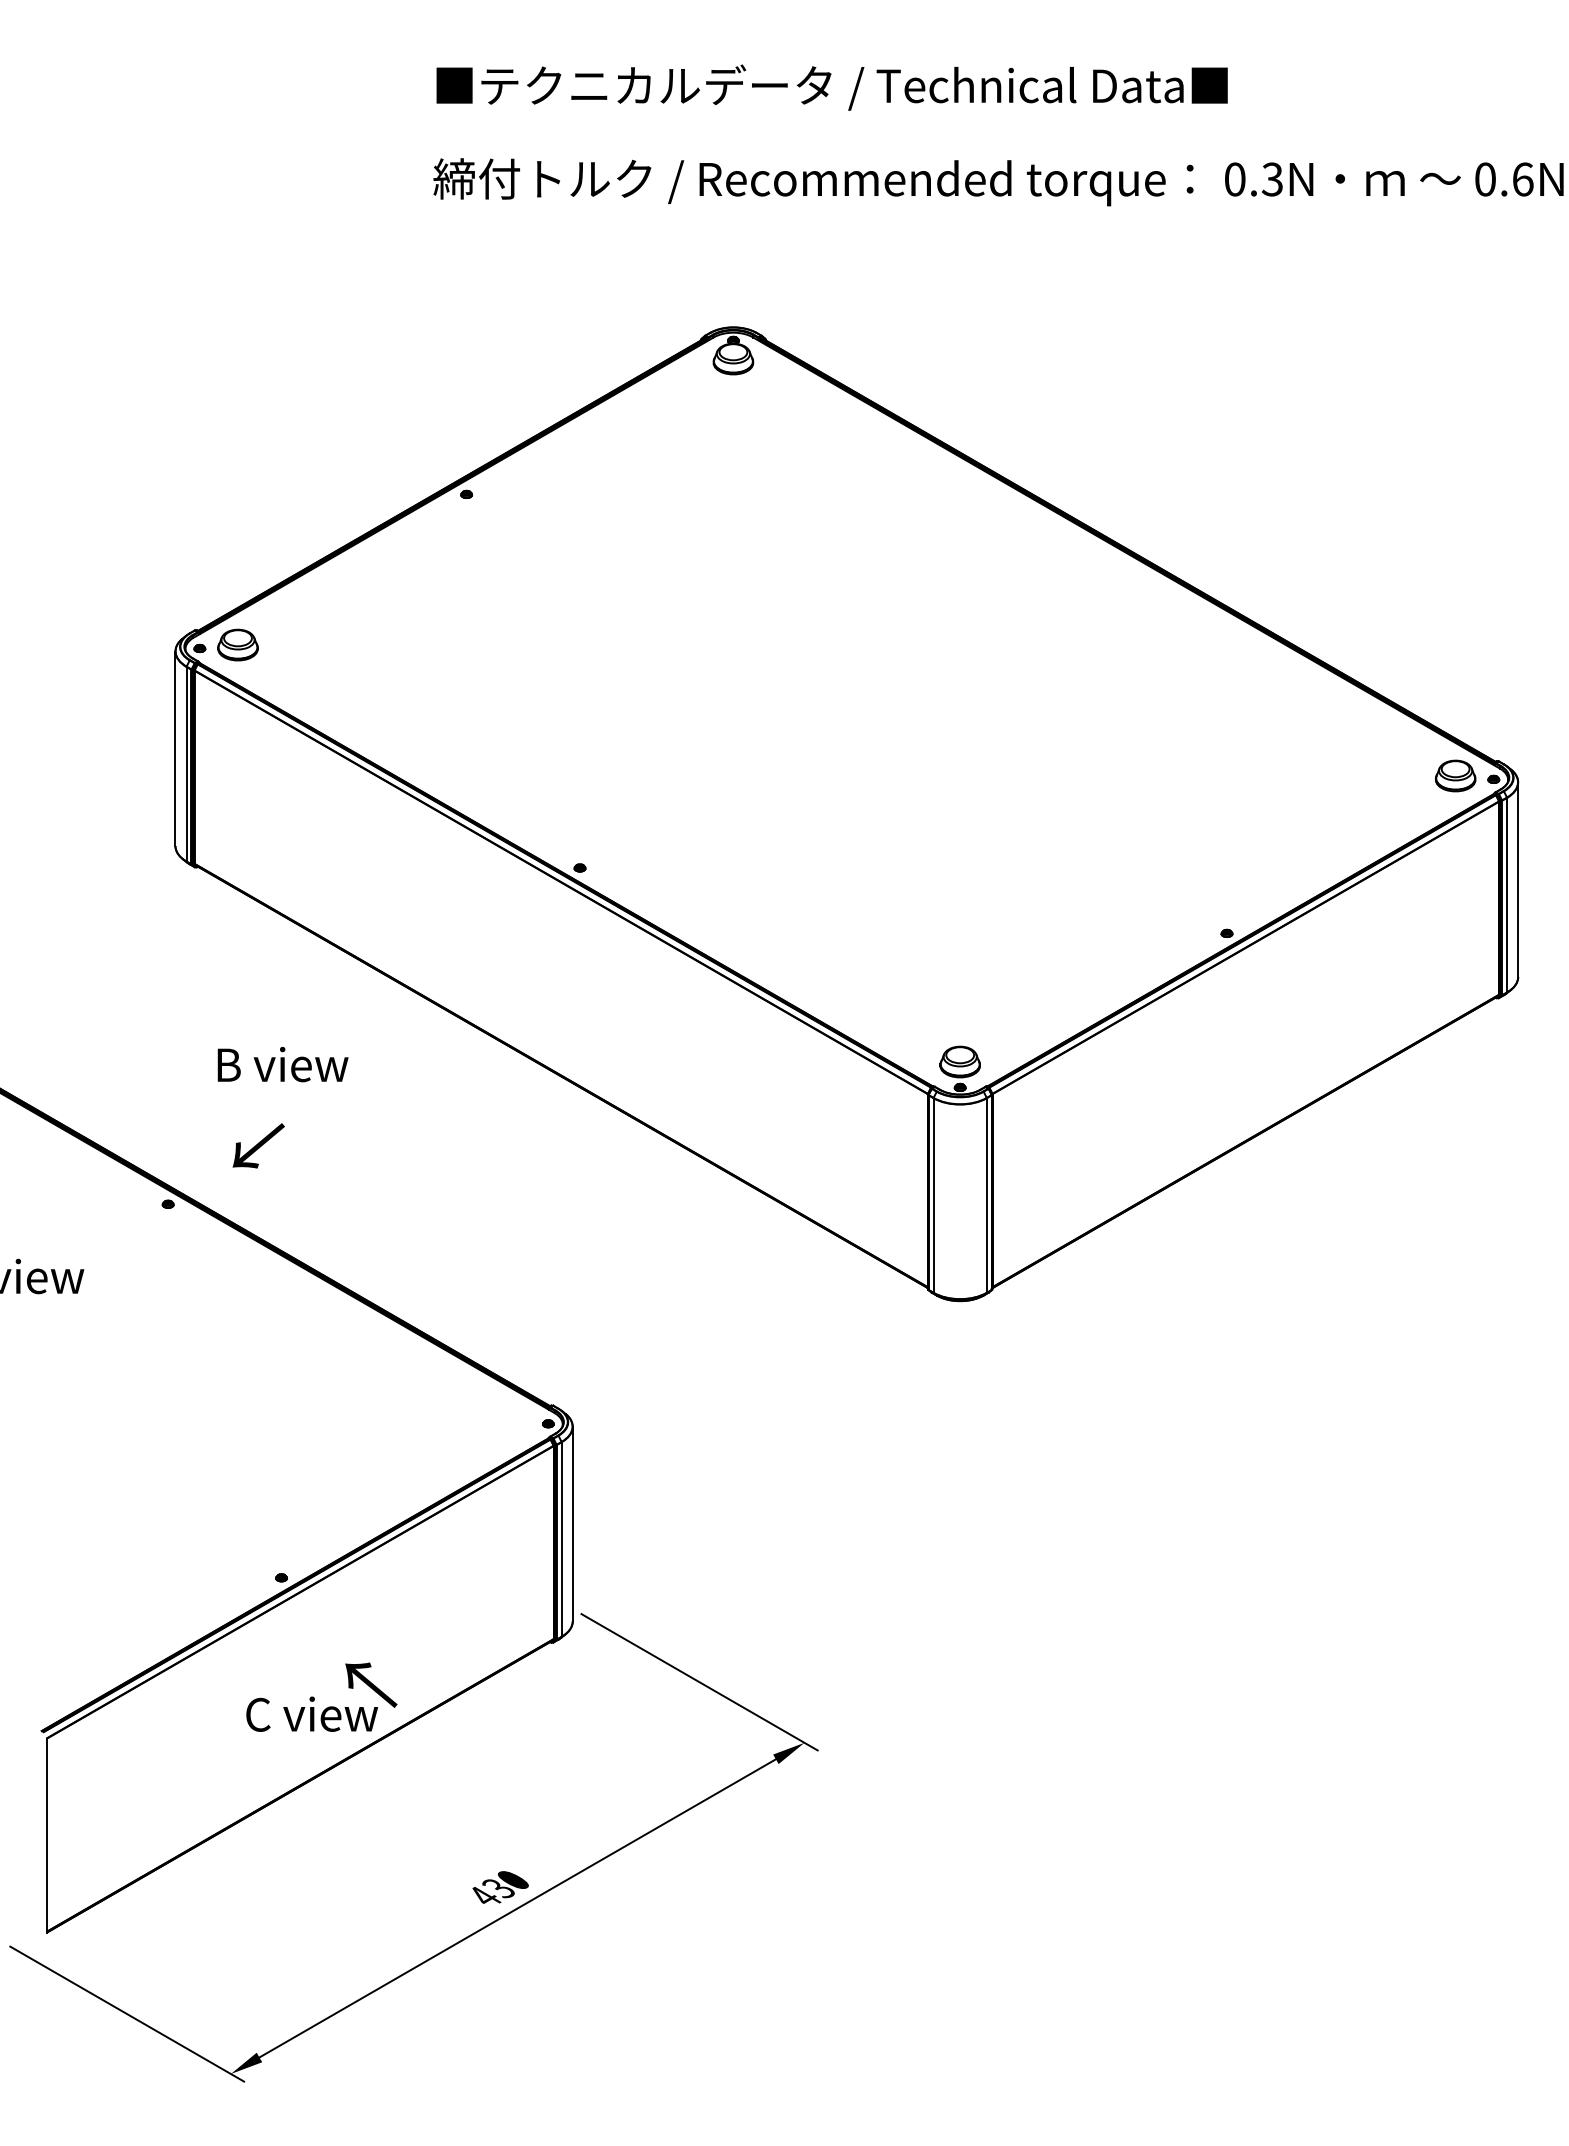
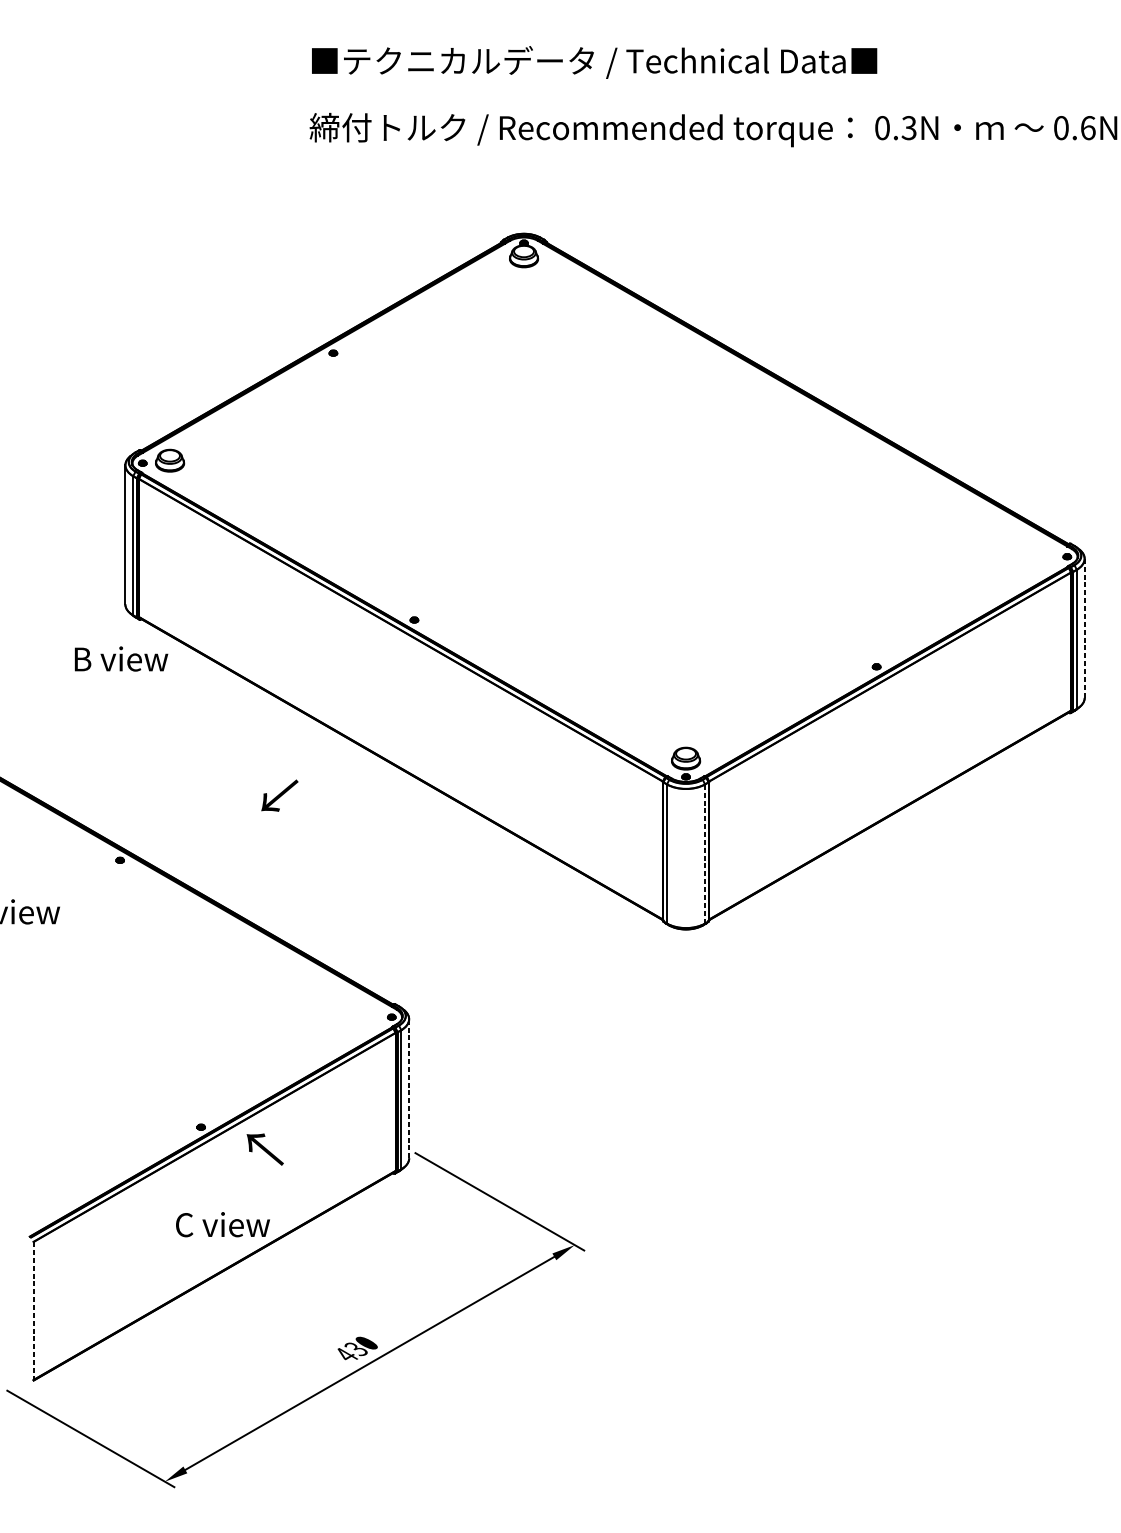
part: (1455, 775) -> (1039, 553), removed
line: (1518, 880) -> (1084, 628), solid -> dashed
text: (282, 1064) -> (121, 658), moved
text: (258, 1145) -> (279, 795), moved
line: (986, 1195) -> (704, 854), solid -> dashed
line: (572, 1523) -> (409, 1088), solid -> dashed
text: (371, 1684) -> (265, 1149), moved
line: (47, 1835) -> (33, 1311), solid -> dashed

